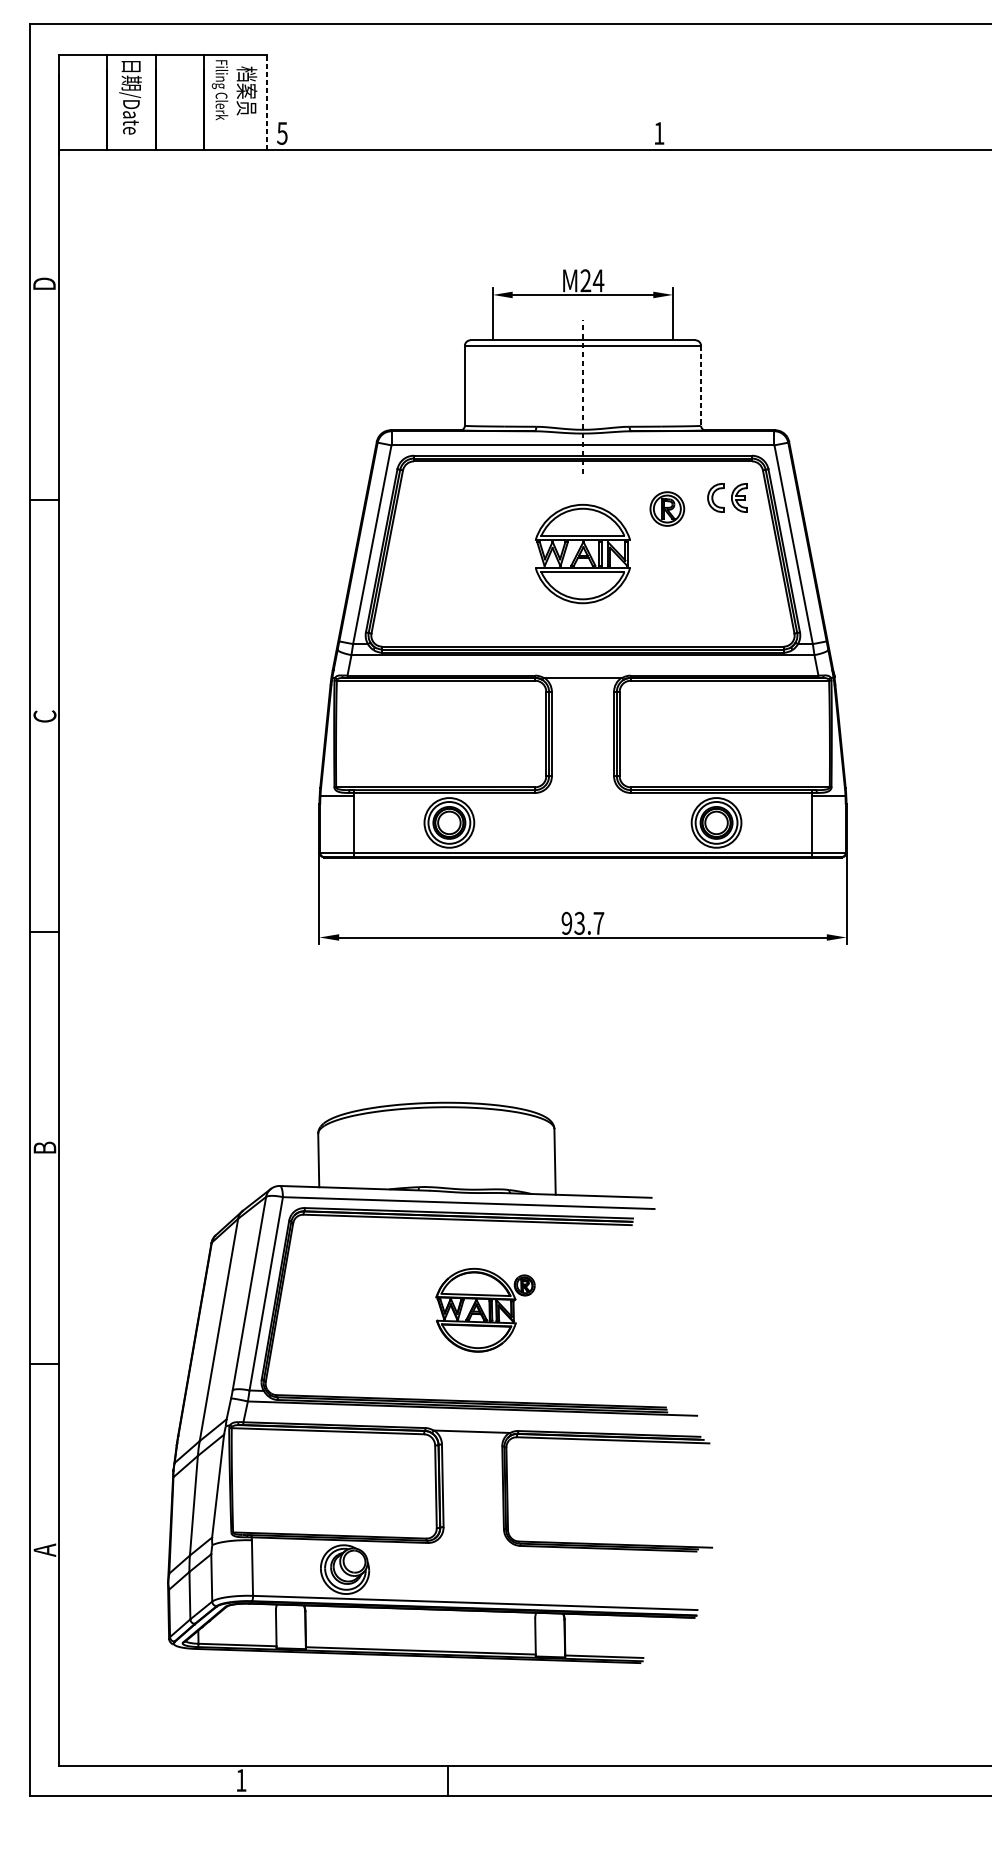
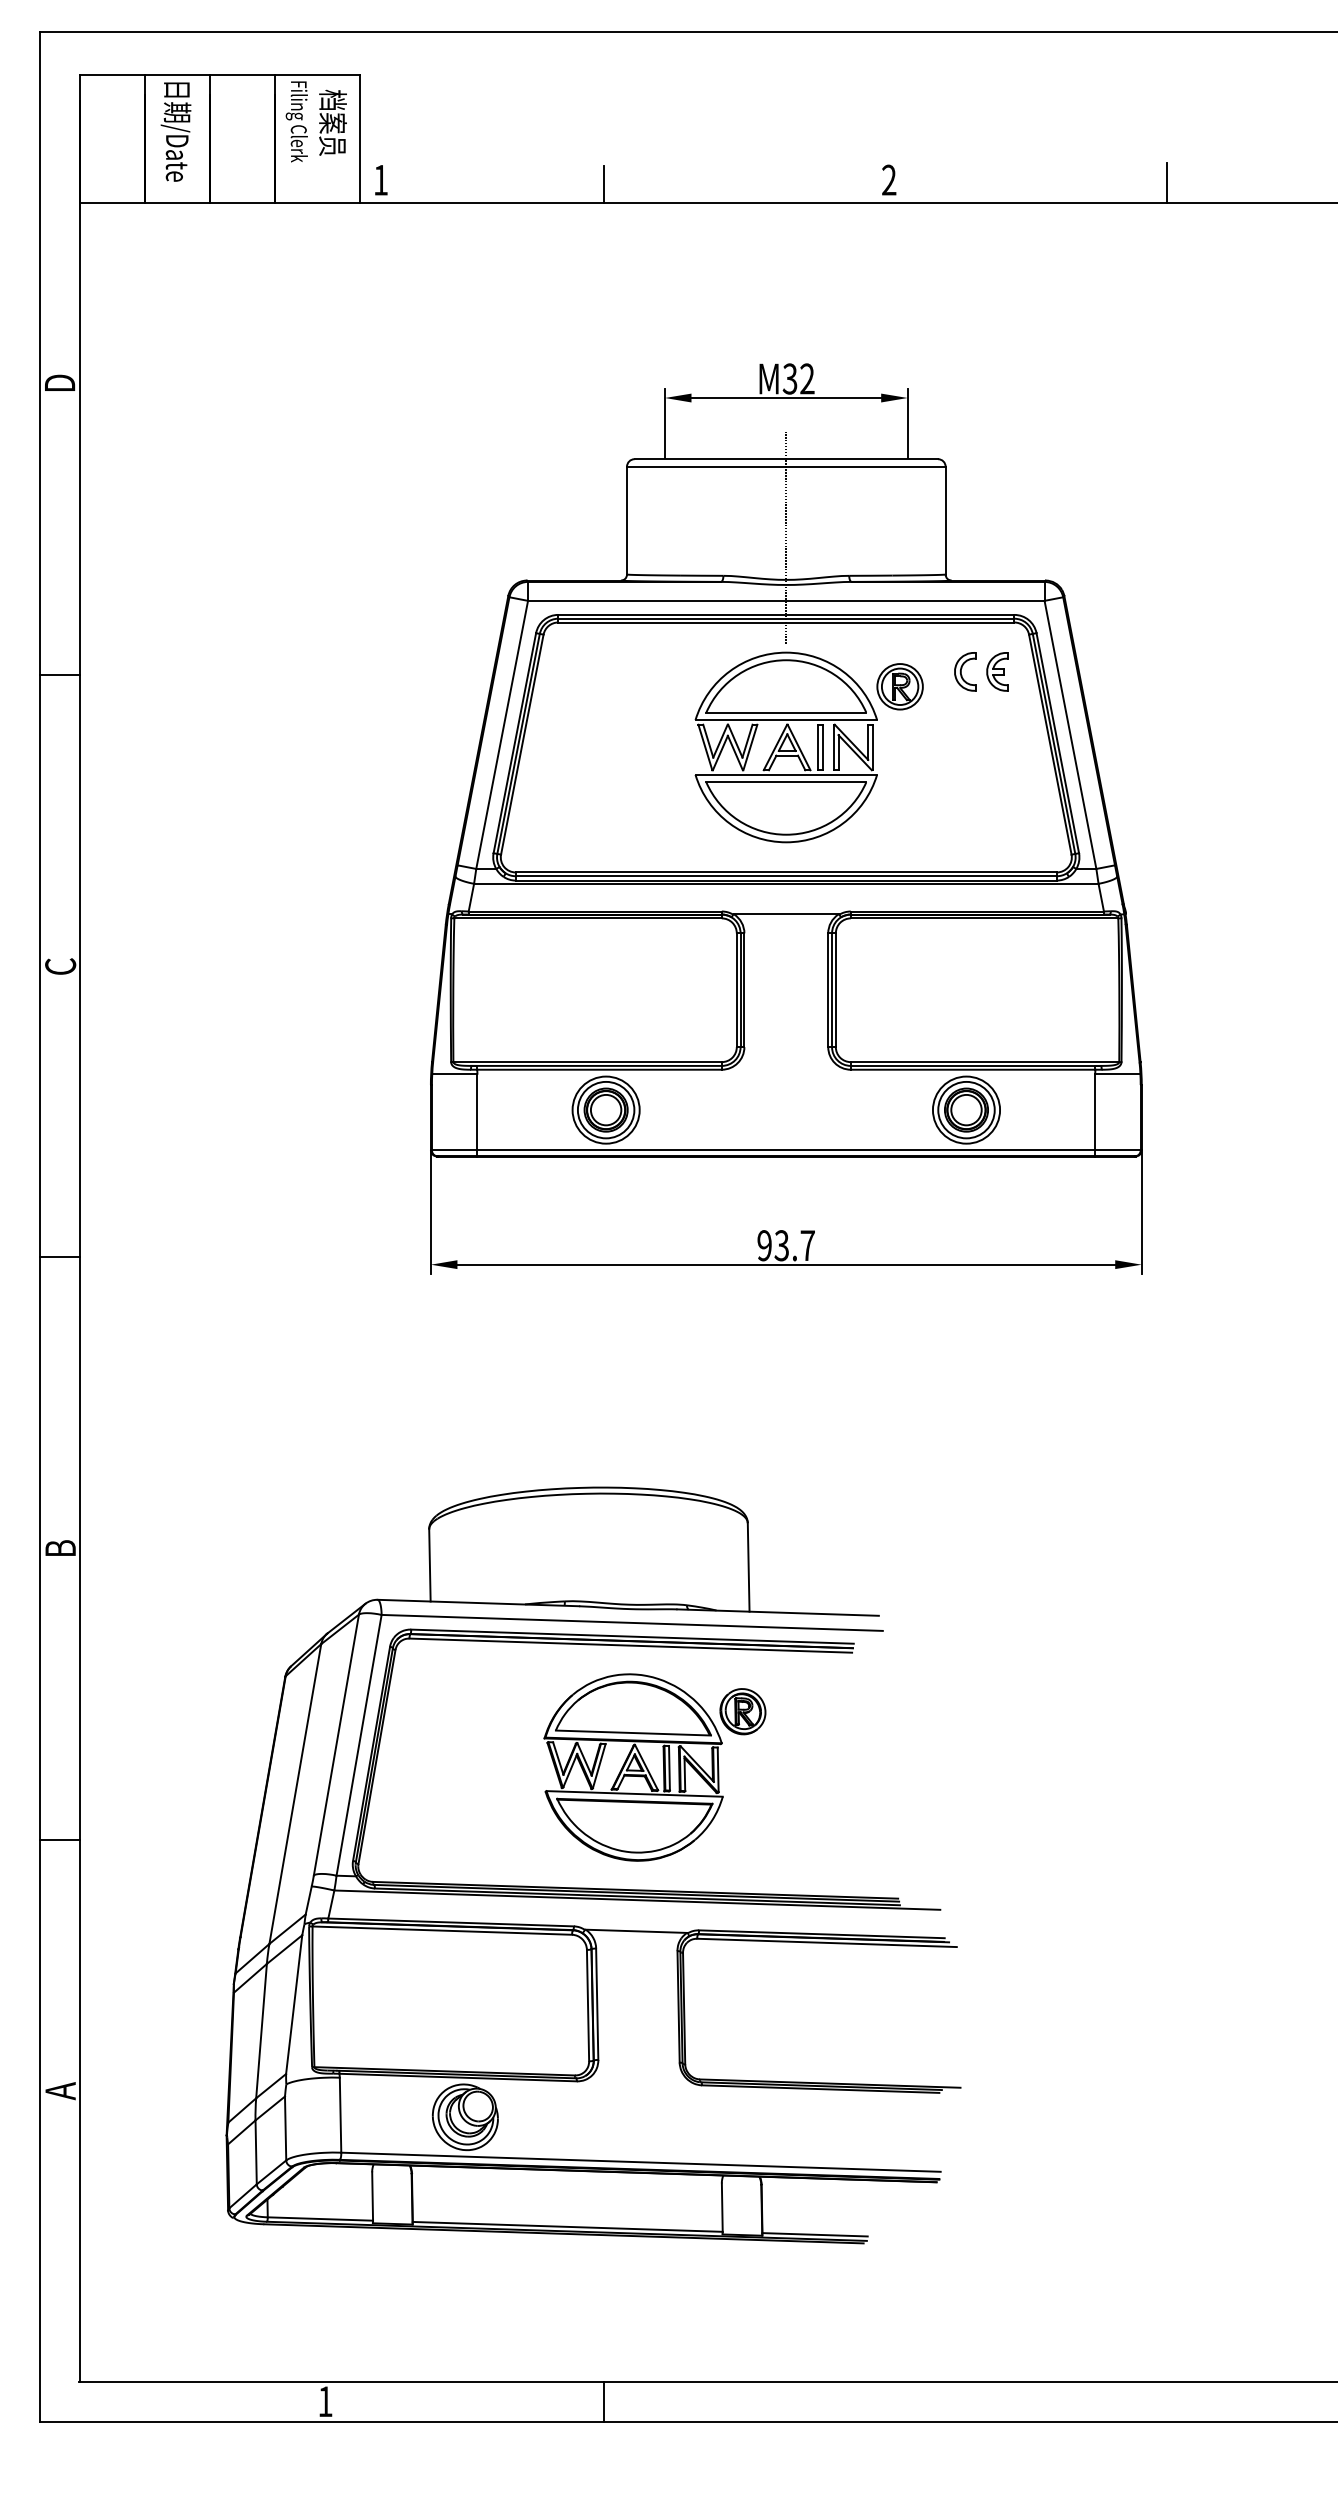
line: (267, 102) -> (360, 138), dashed -> solid
text: (659, 132) -> (889, 179), 1 -> 2
text: (282, 133) -> (380, 180), 5 -> 1
line: (447, 135) -> (603, 183), added
line: (865, 135) -> (1167, 182), added
text: (592, 280) -> (798, 378), M24 -> M32
line: (700, 385) -> (945, 520), dashed -> solid
part: (582, 554) -> (785, 747), size x1.43
part: (485, 1310) -> (654, 1767), size x1.67

